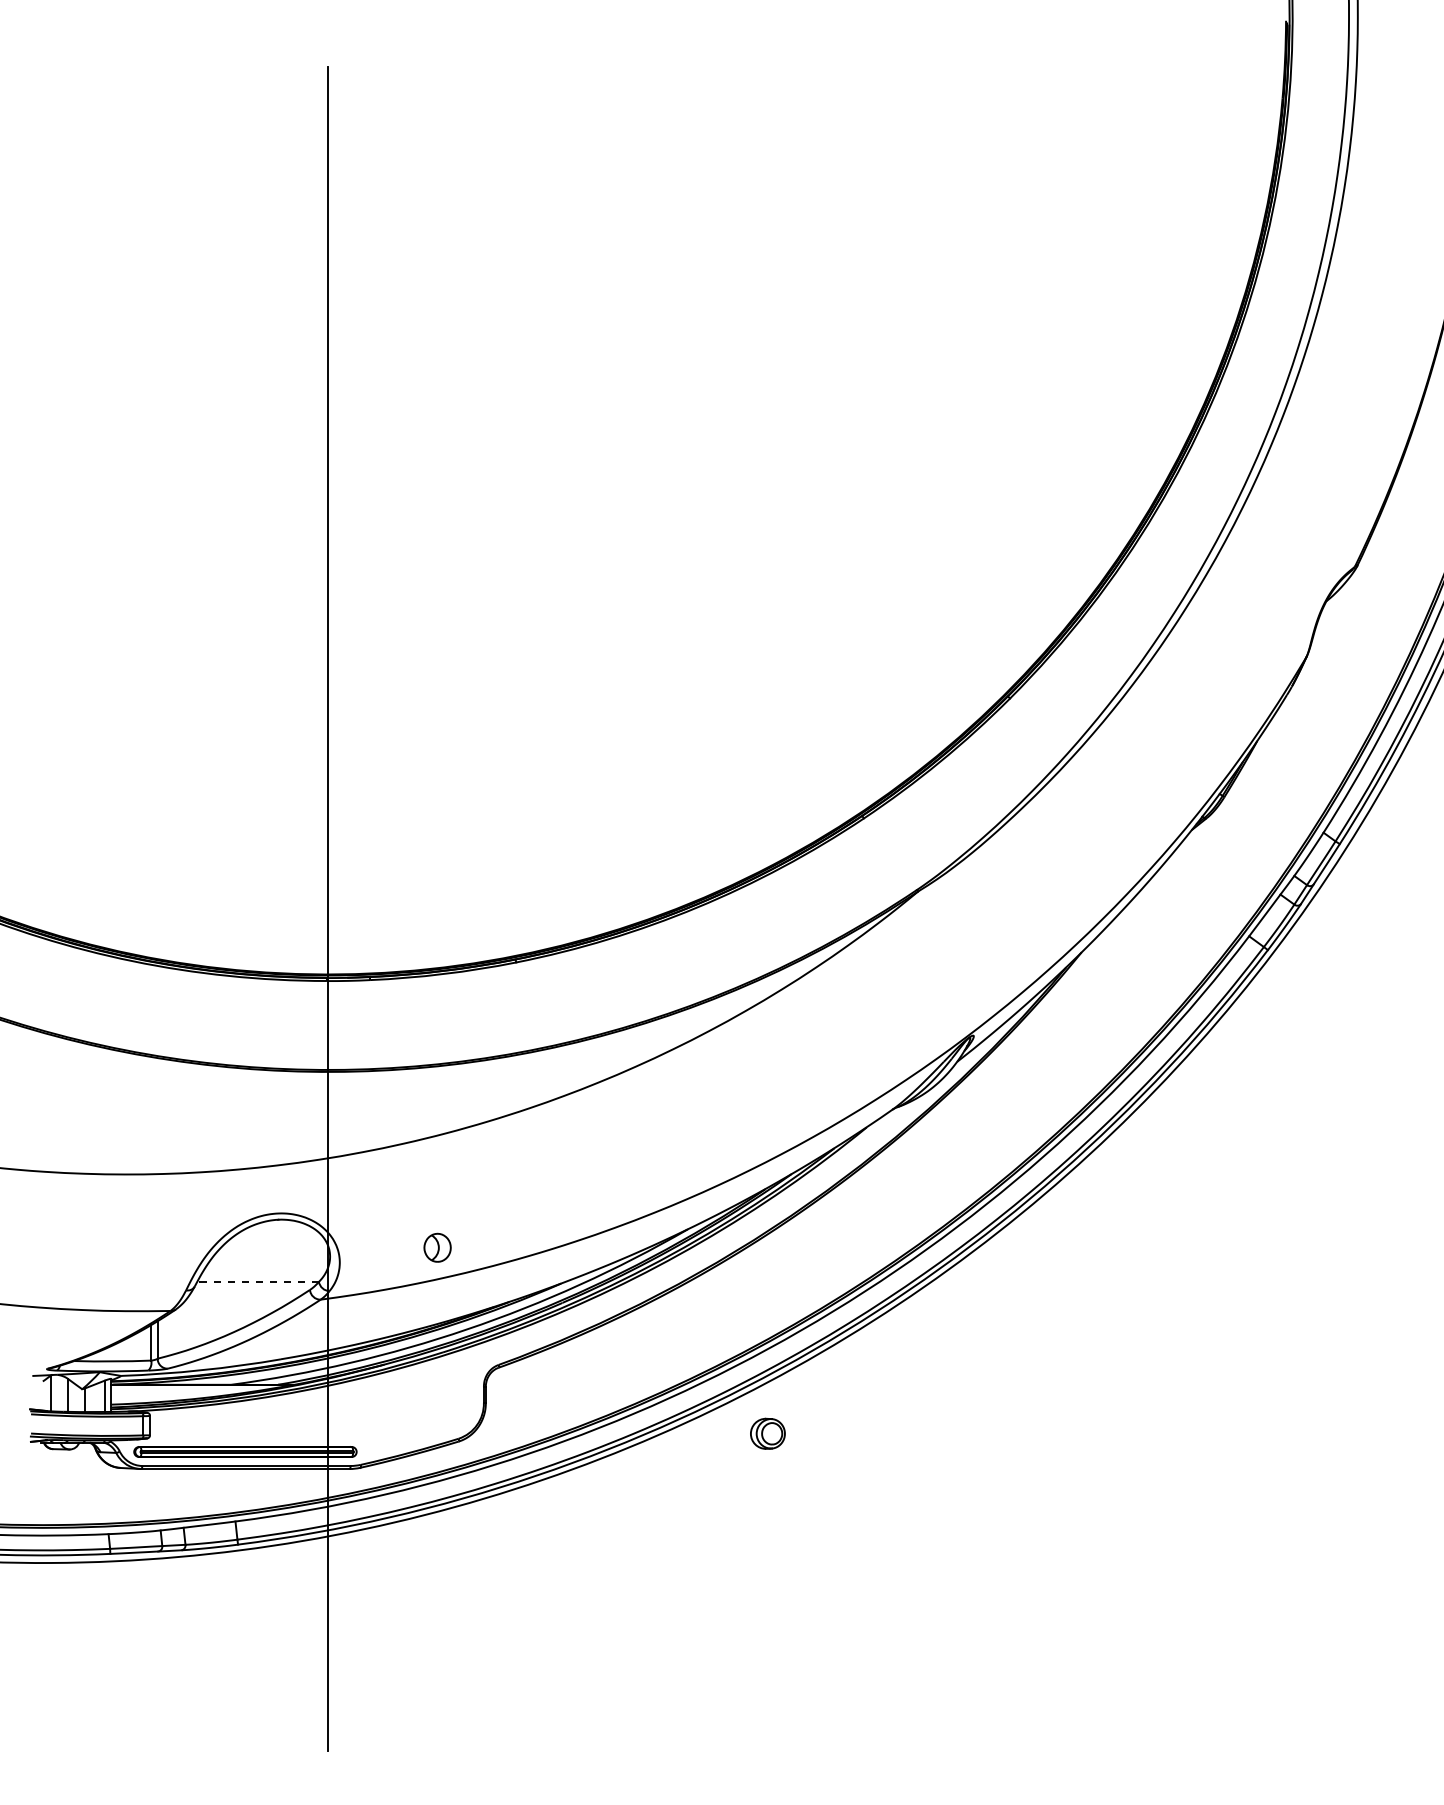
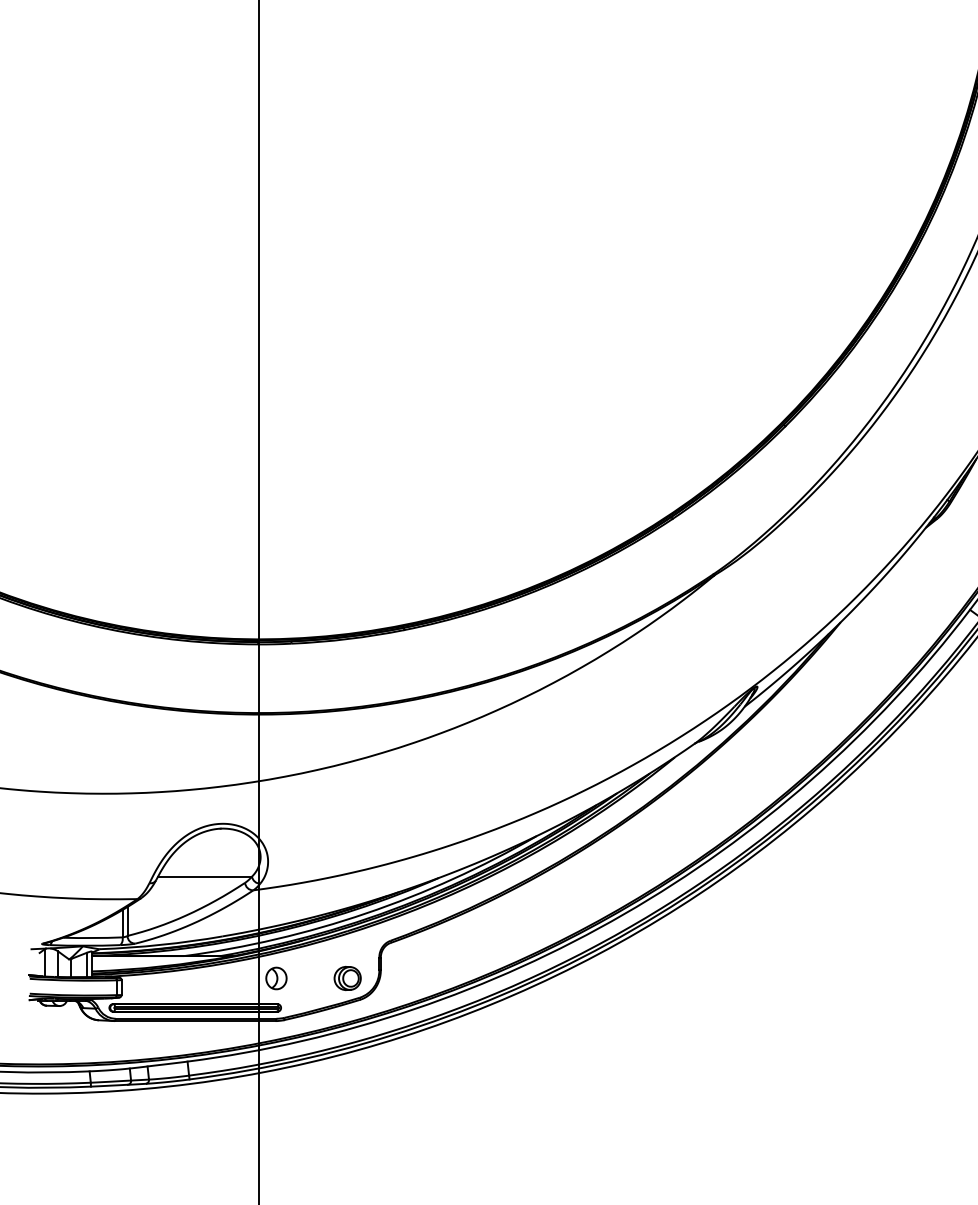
part: (437, 1247) -> (276, 978), moved
line: (258, 1281) -> (205, 876), dashed -> solid
part: (767, 1433) -> (347, 978), moved

